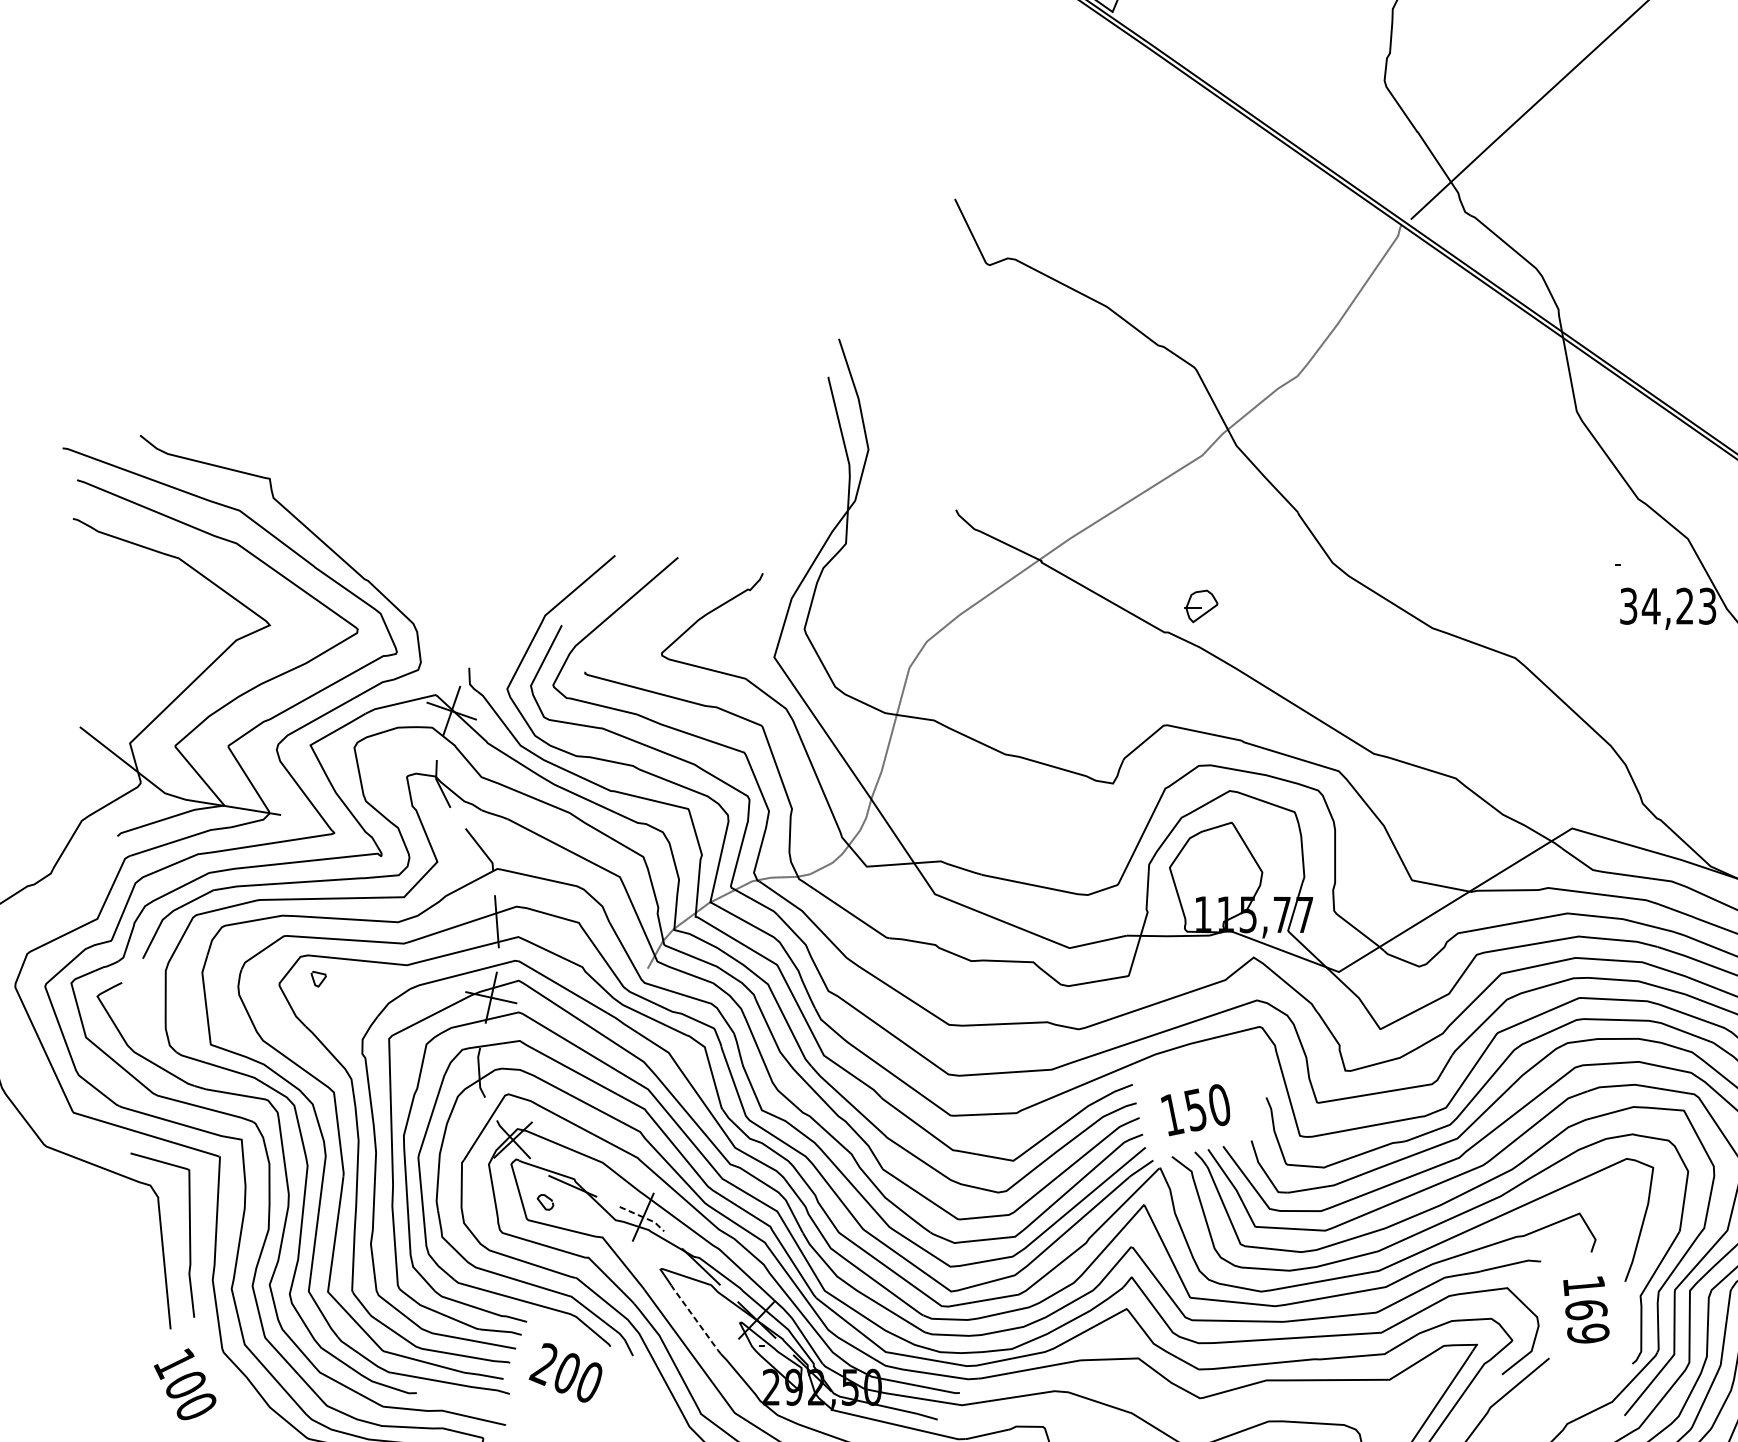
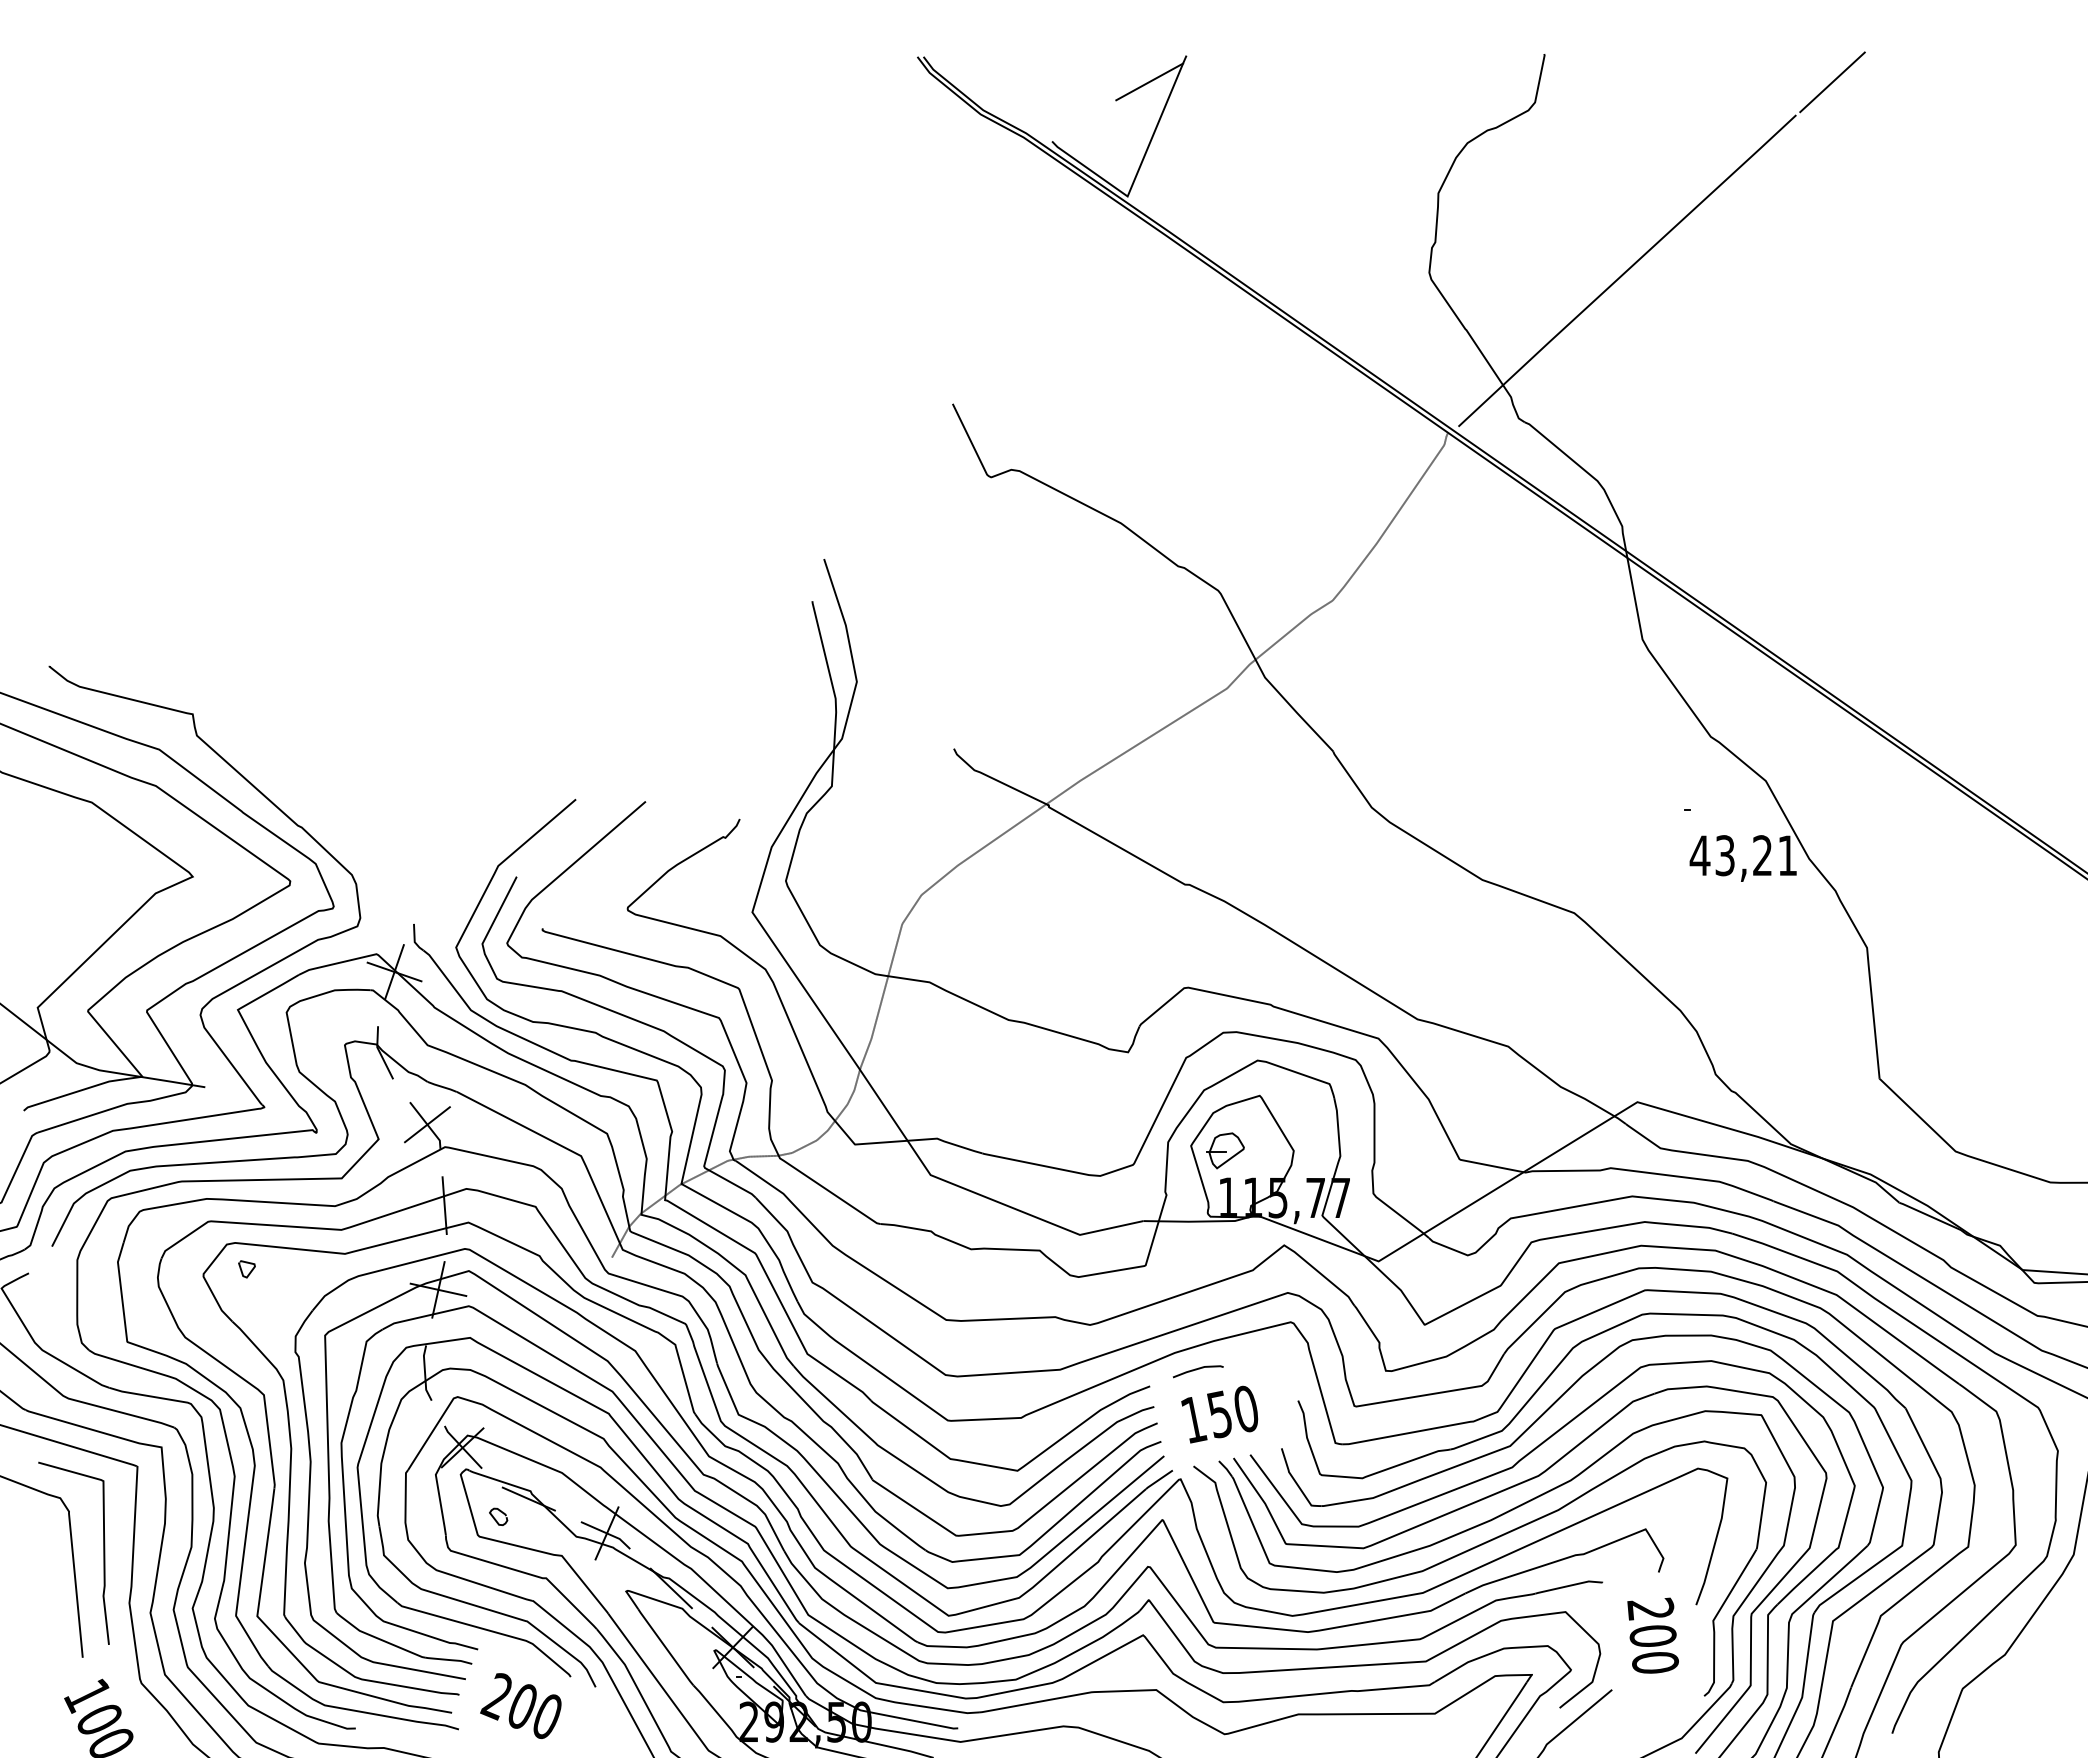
part: (1200, 606) -> (1225, 1150), moved
text: (1667, 606) -> (1743, 855), 34,23 -> 43,21
line: (481, 848) -> (427, 1124), added
line: (1174, 1070) -> (1196, 1370), added
line: (643, 1217) -> (607, 1533), dashed -> solid
text: (1585, 1309) -> (1652, 1635), 169 -> 200
line: (695, 1320) -> (665, 1647), dashed -> solid

